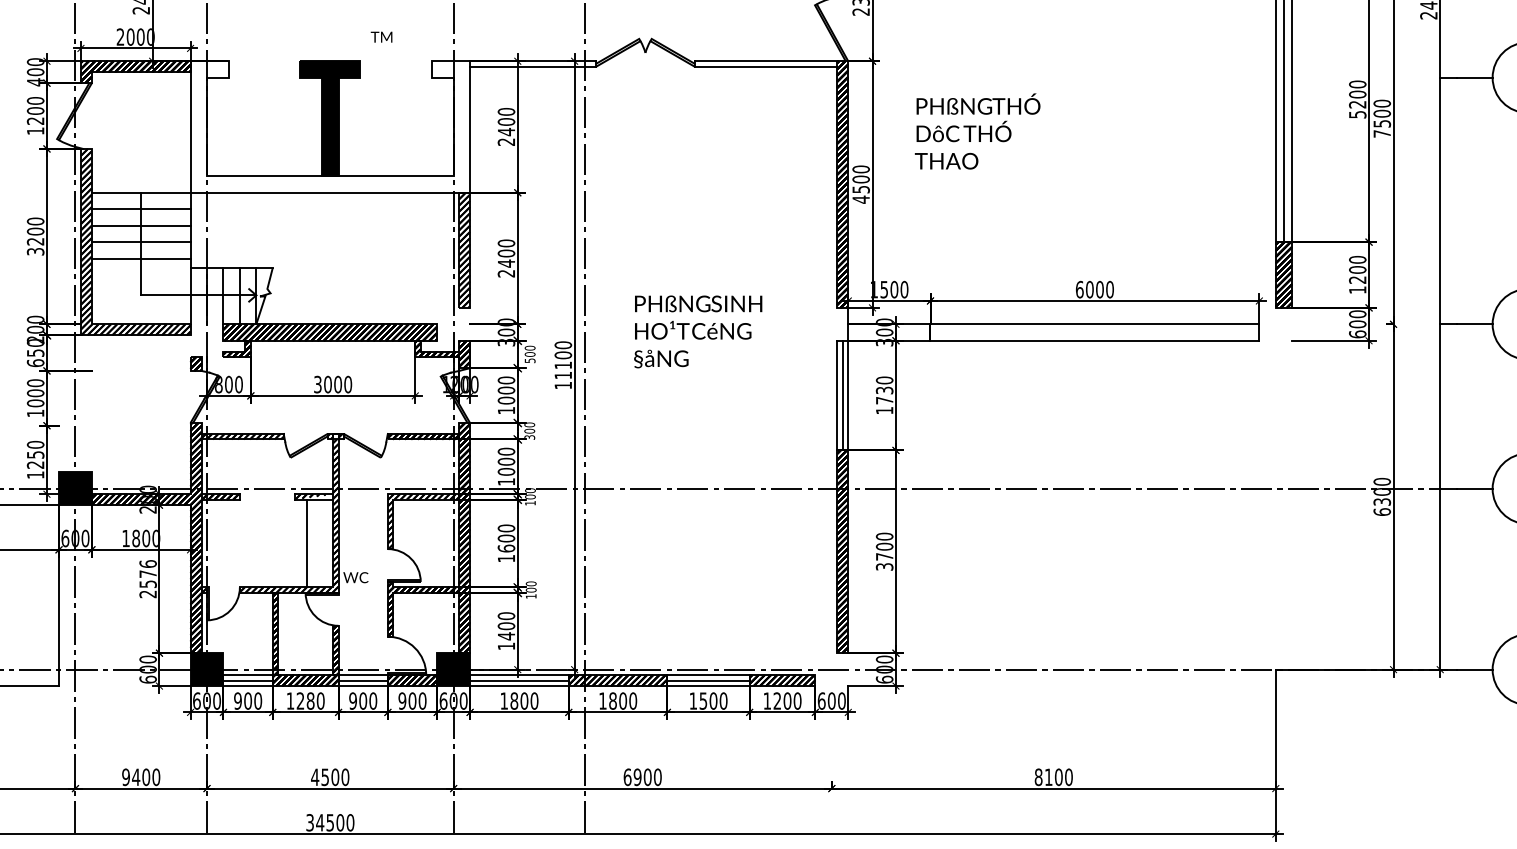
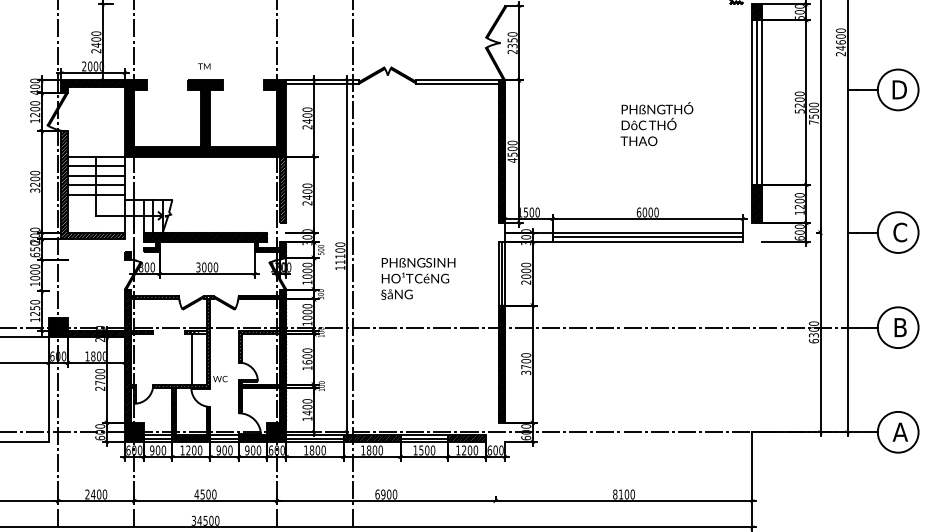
text: (381, 37) -> (204, 66), moved
fill: (330, 127) -> (205, 118), added
text: (976, 130) -> (656, 123), moved
text: (698, 331) -> (418, 278), moved
line: (1094, 332) -> (647, 237), added
text: (885, 400) -> (526, 276), 1730 -> 2000
text: (148, 574) -> (100, 377), 2576 -> 2700
text: (311, 701) -> (194, 450), 1280 -> 1200
text: (126, 777) -> (87, 494), 9400 -> 2400

